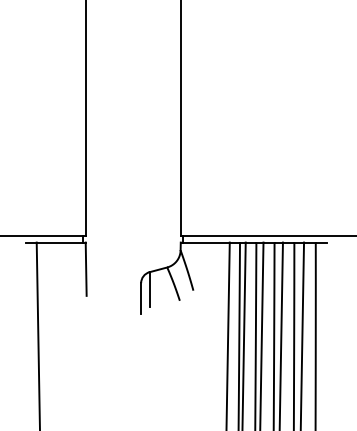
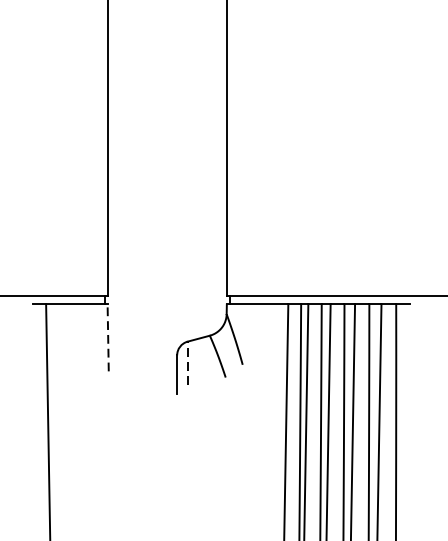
line: (86, 269) -> (108, 338), solid -> dashed
line: (149, 288) -> (187, 362), solid -> dashed

